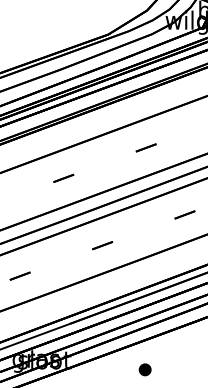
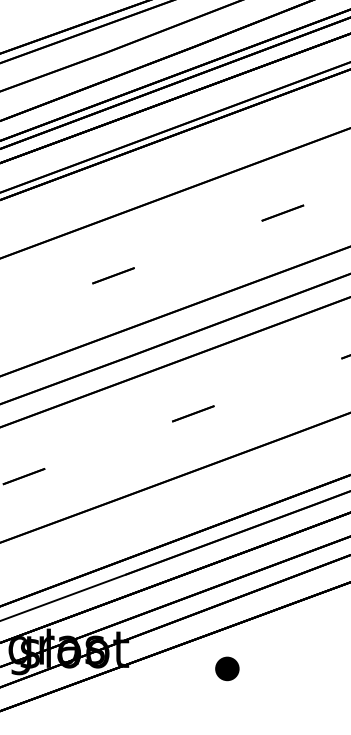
part: (144, 369) -> (225, 668), moved

